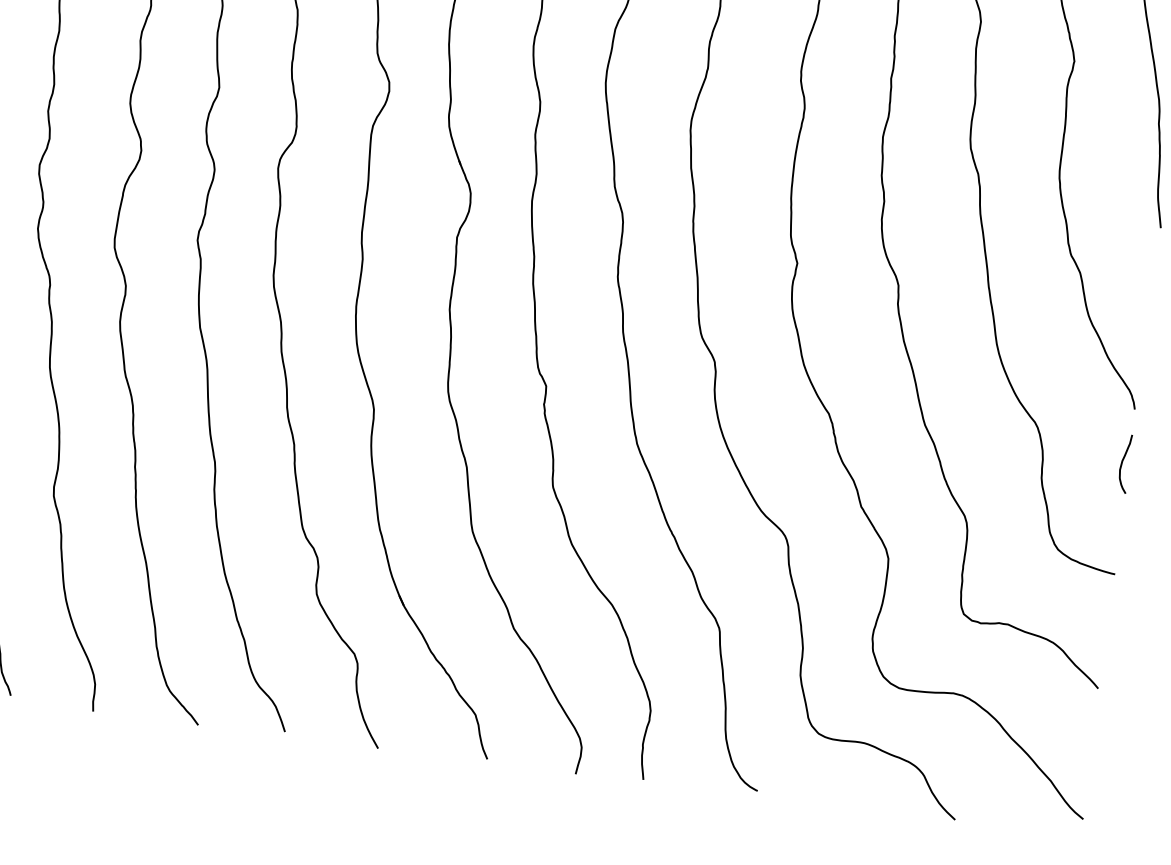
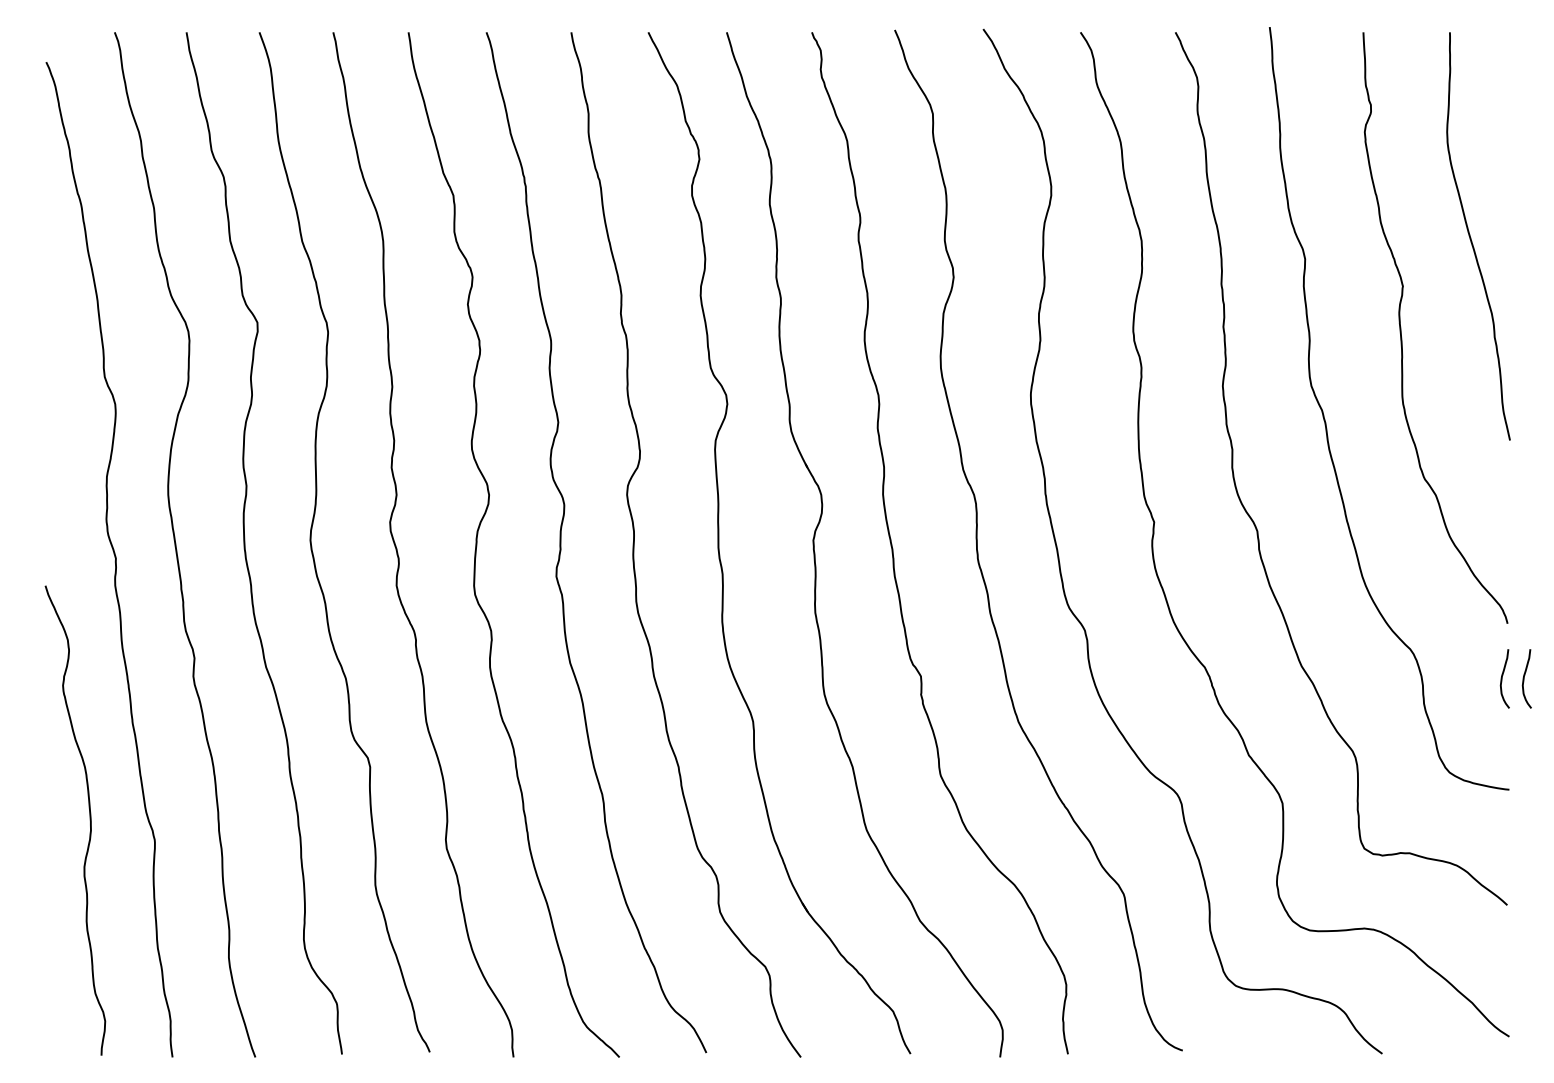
curve: (1144, 466) -> (1524, 678), added

